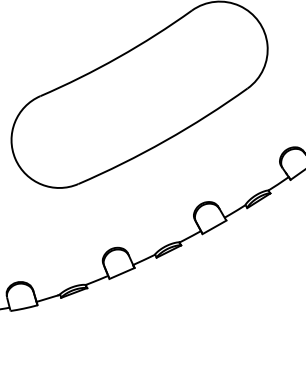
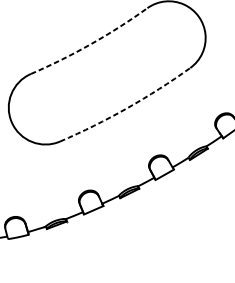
arc: (118, 57) -> (90, 44), solid -> dashed
arc: (165, 140) -> (127, 108), solid -> dashed

